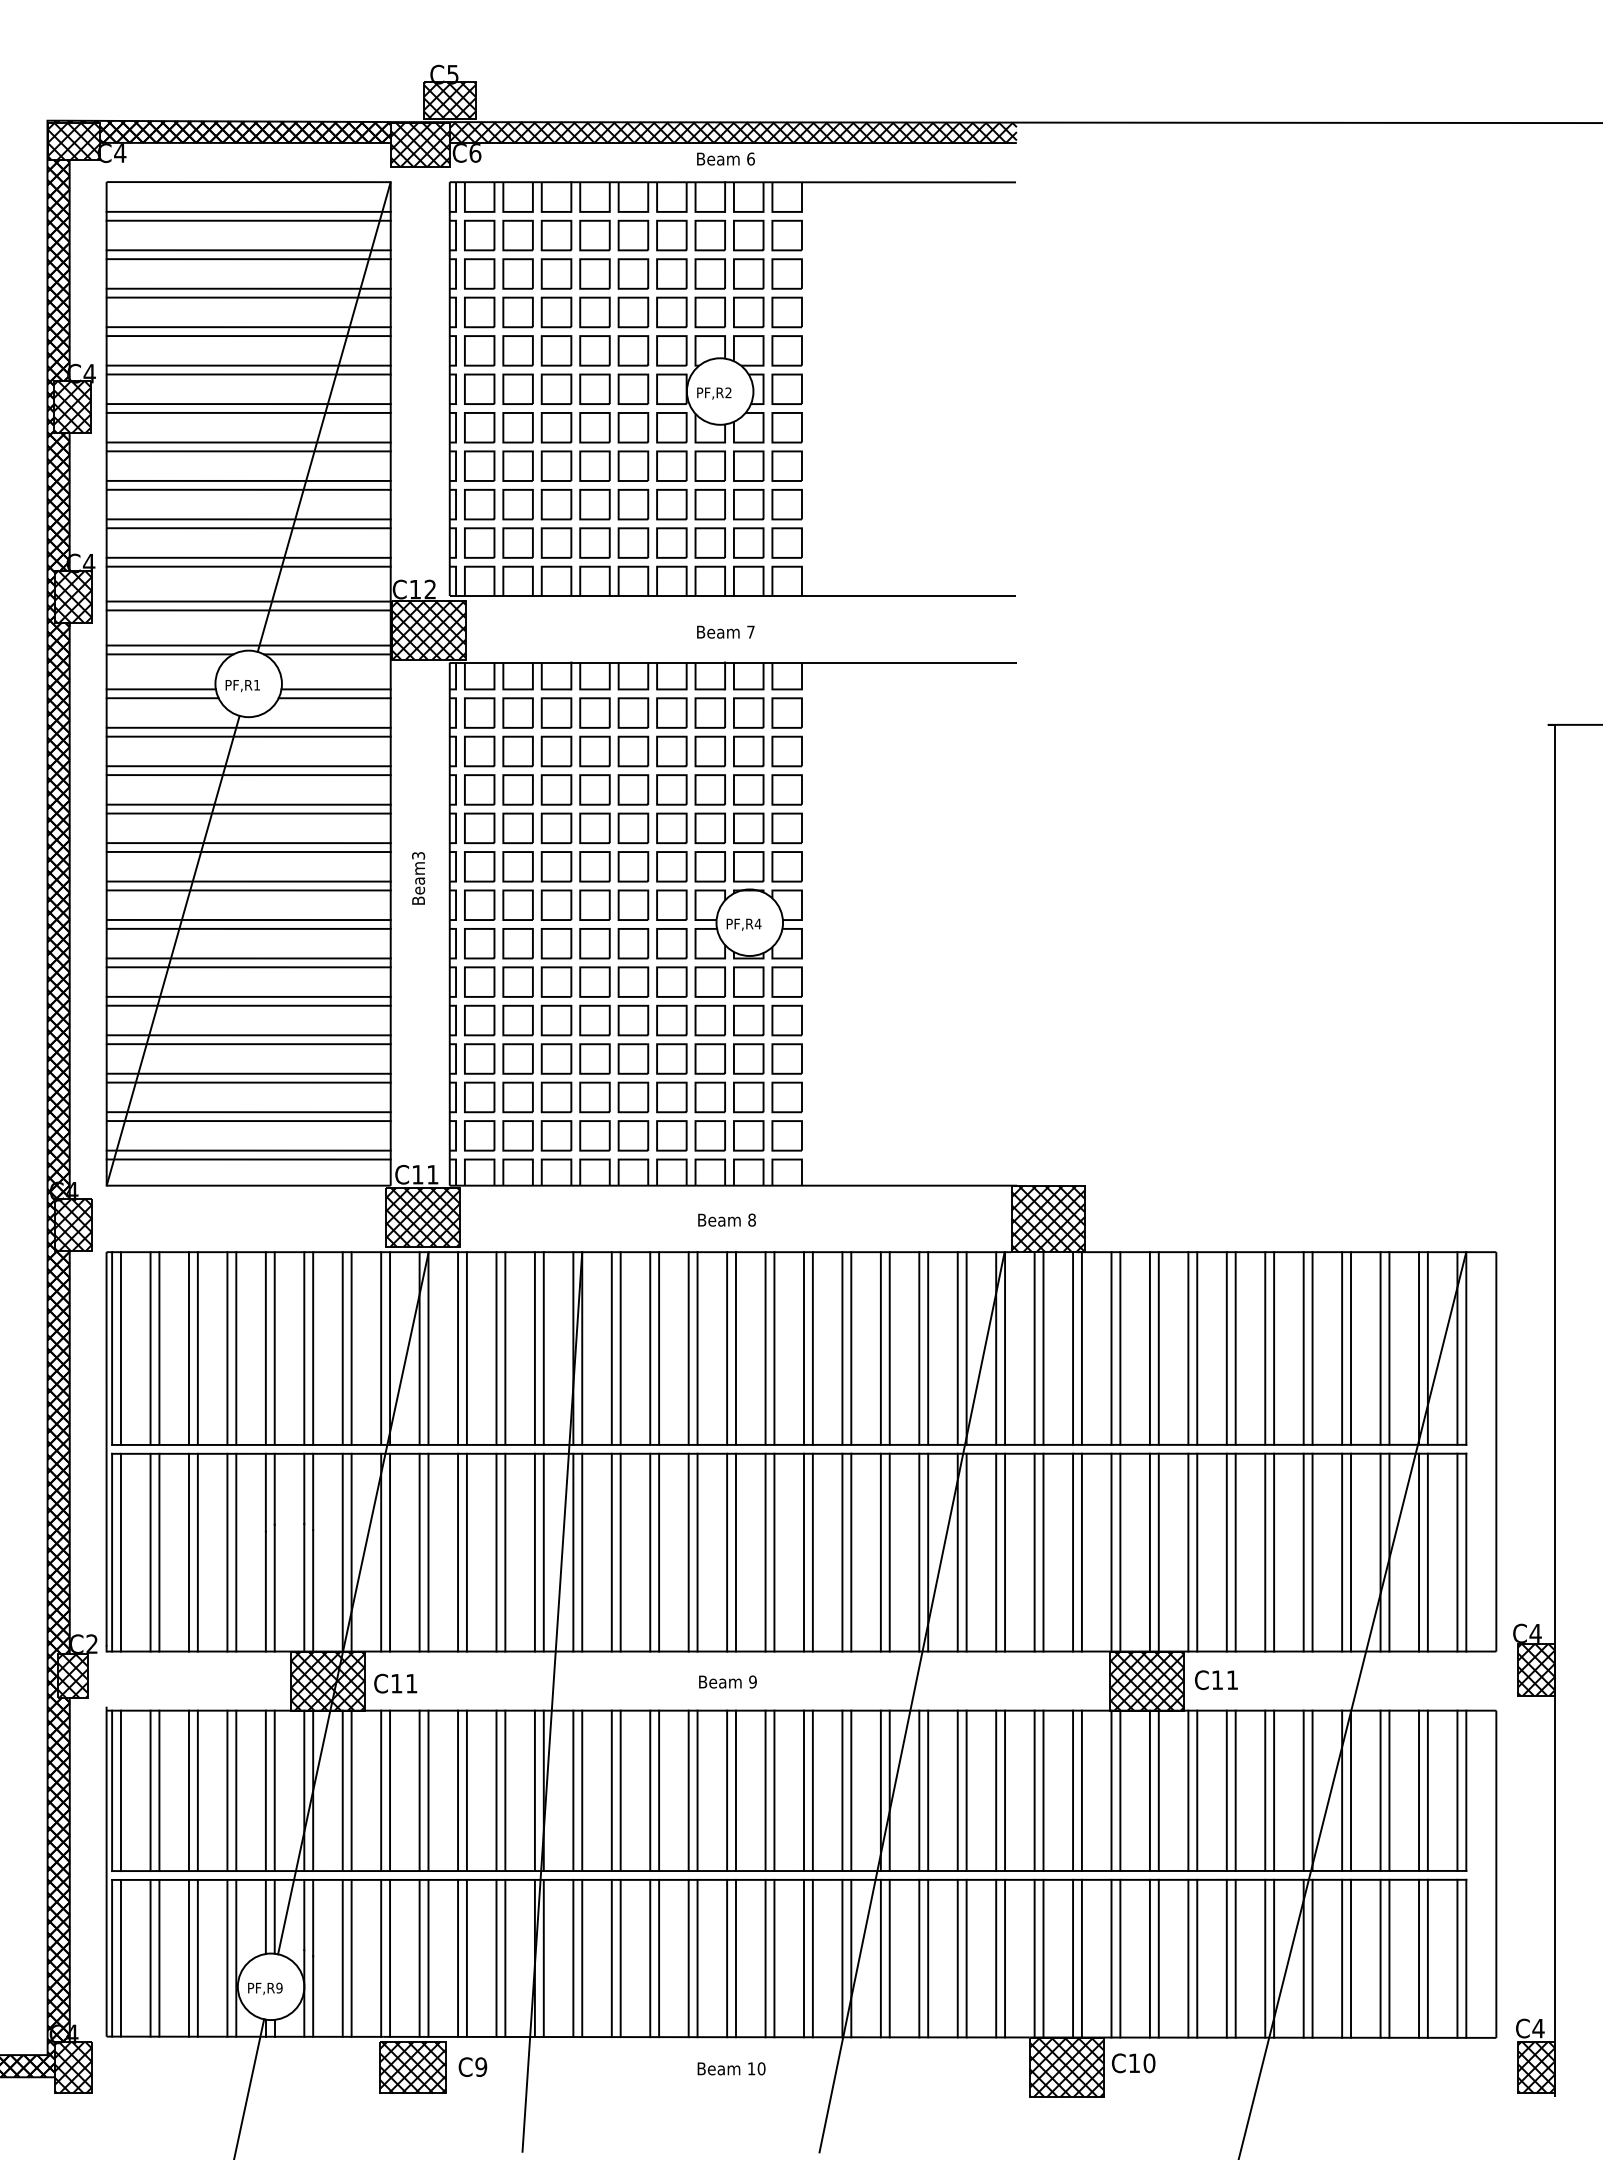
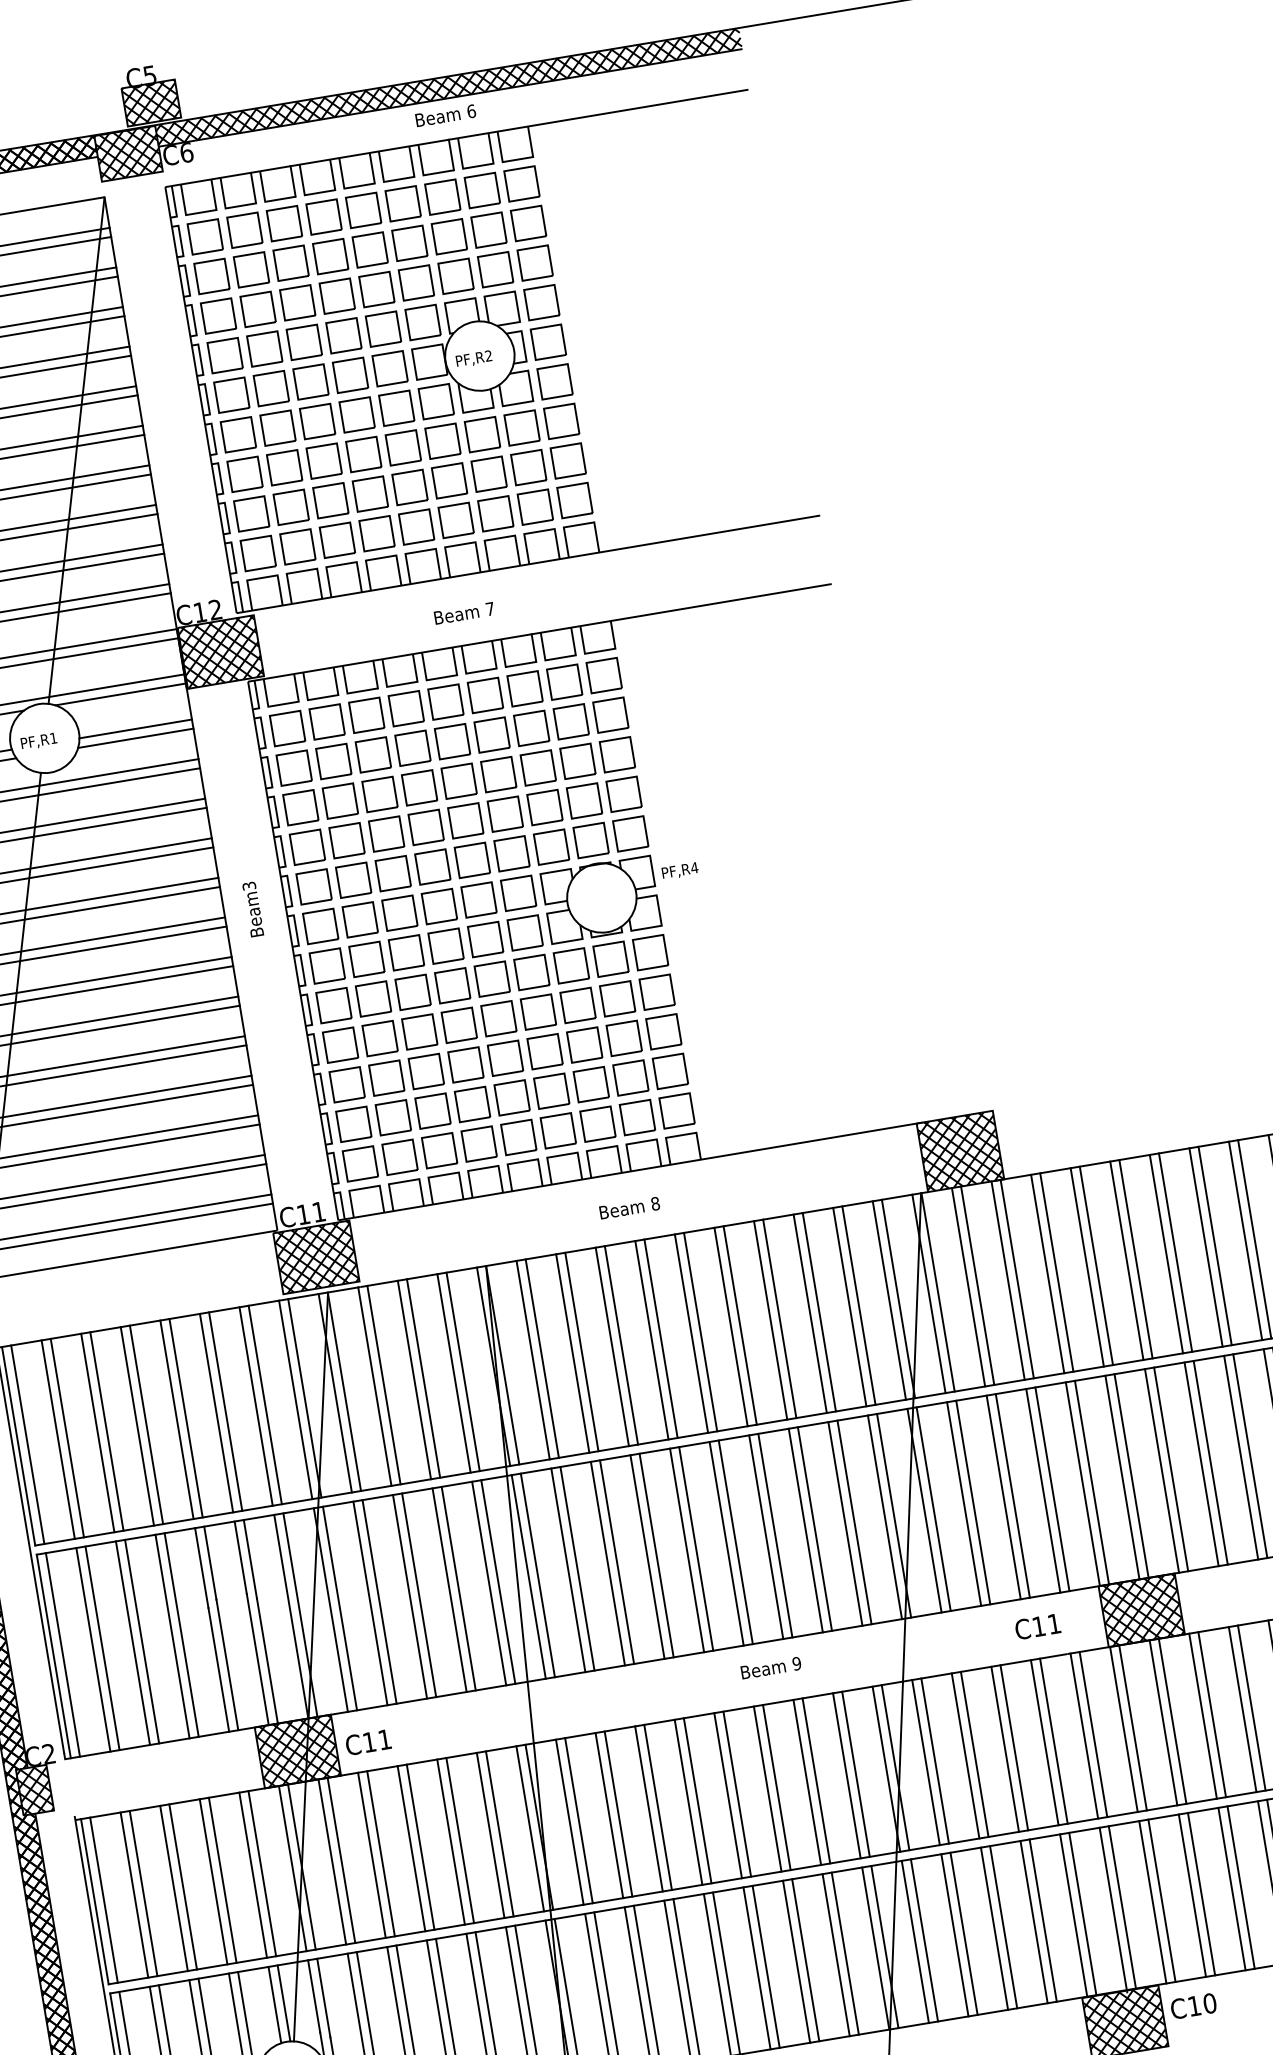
text: (725, 631) -> (463, 612), moved
text: (743, 924) -> (679, 870), moved
text: (1216, 1680) -> (1037, 1627), moved
text: (727, 1681) -> (770, 1667), moved

